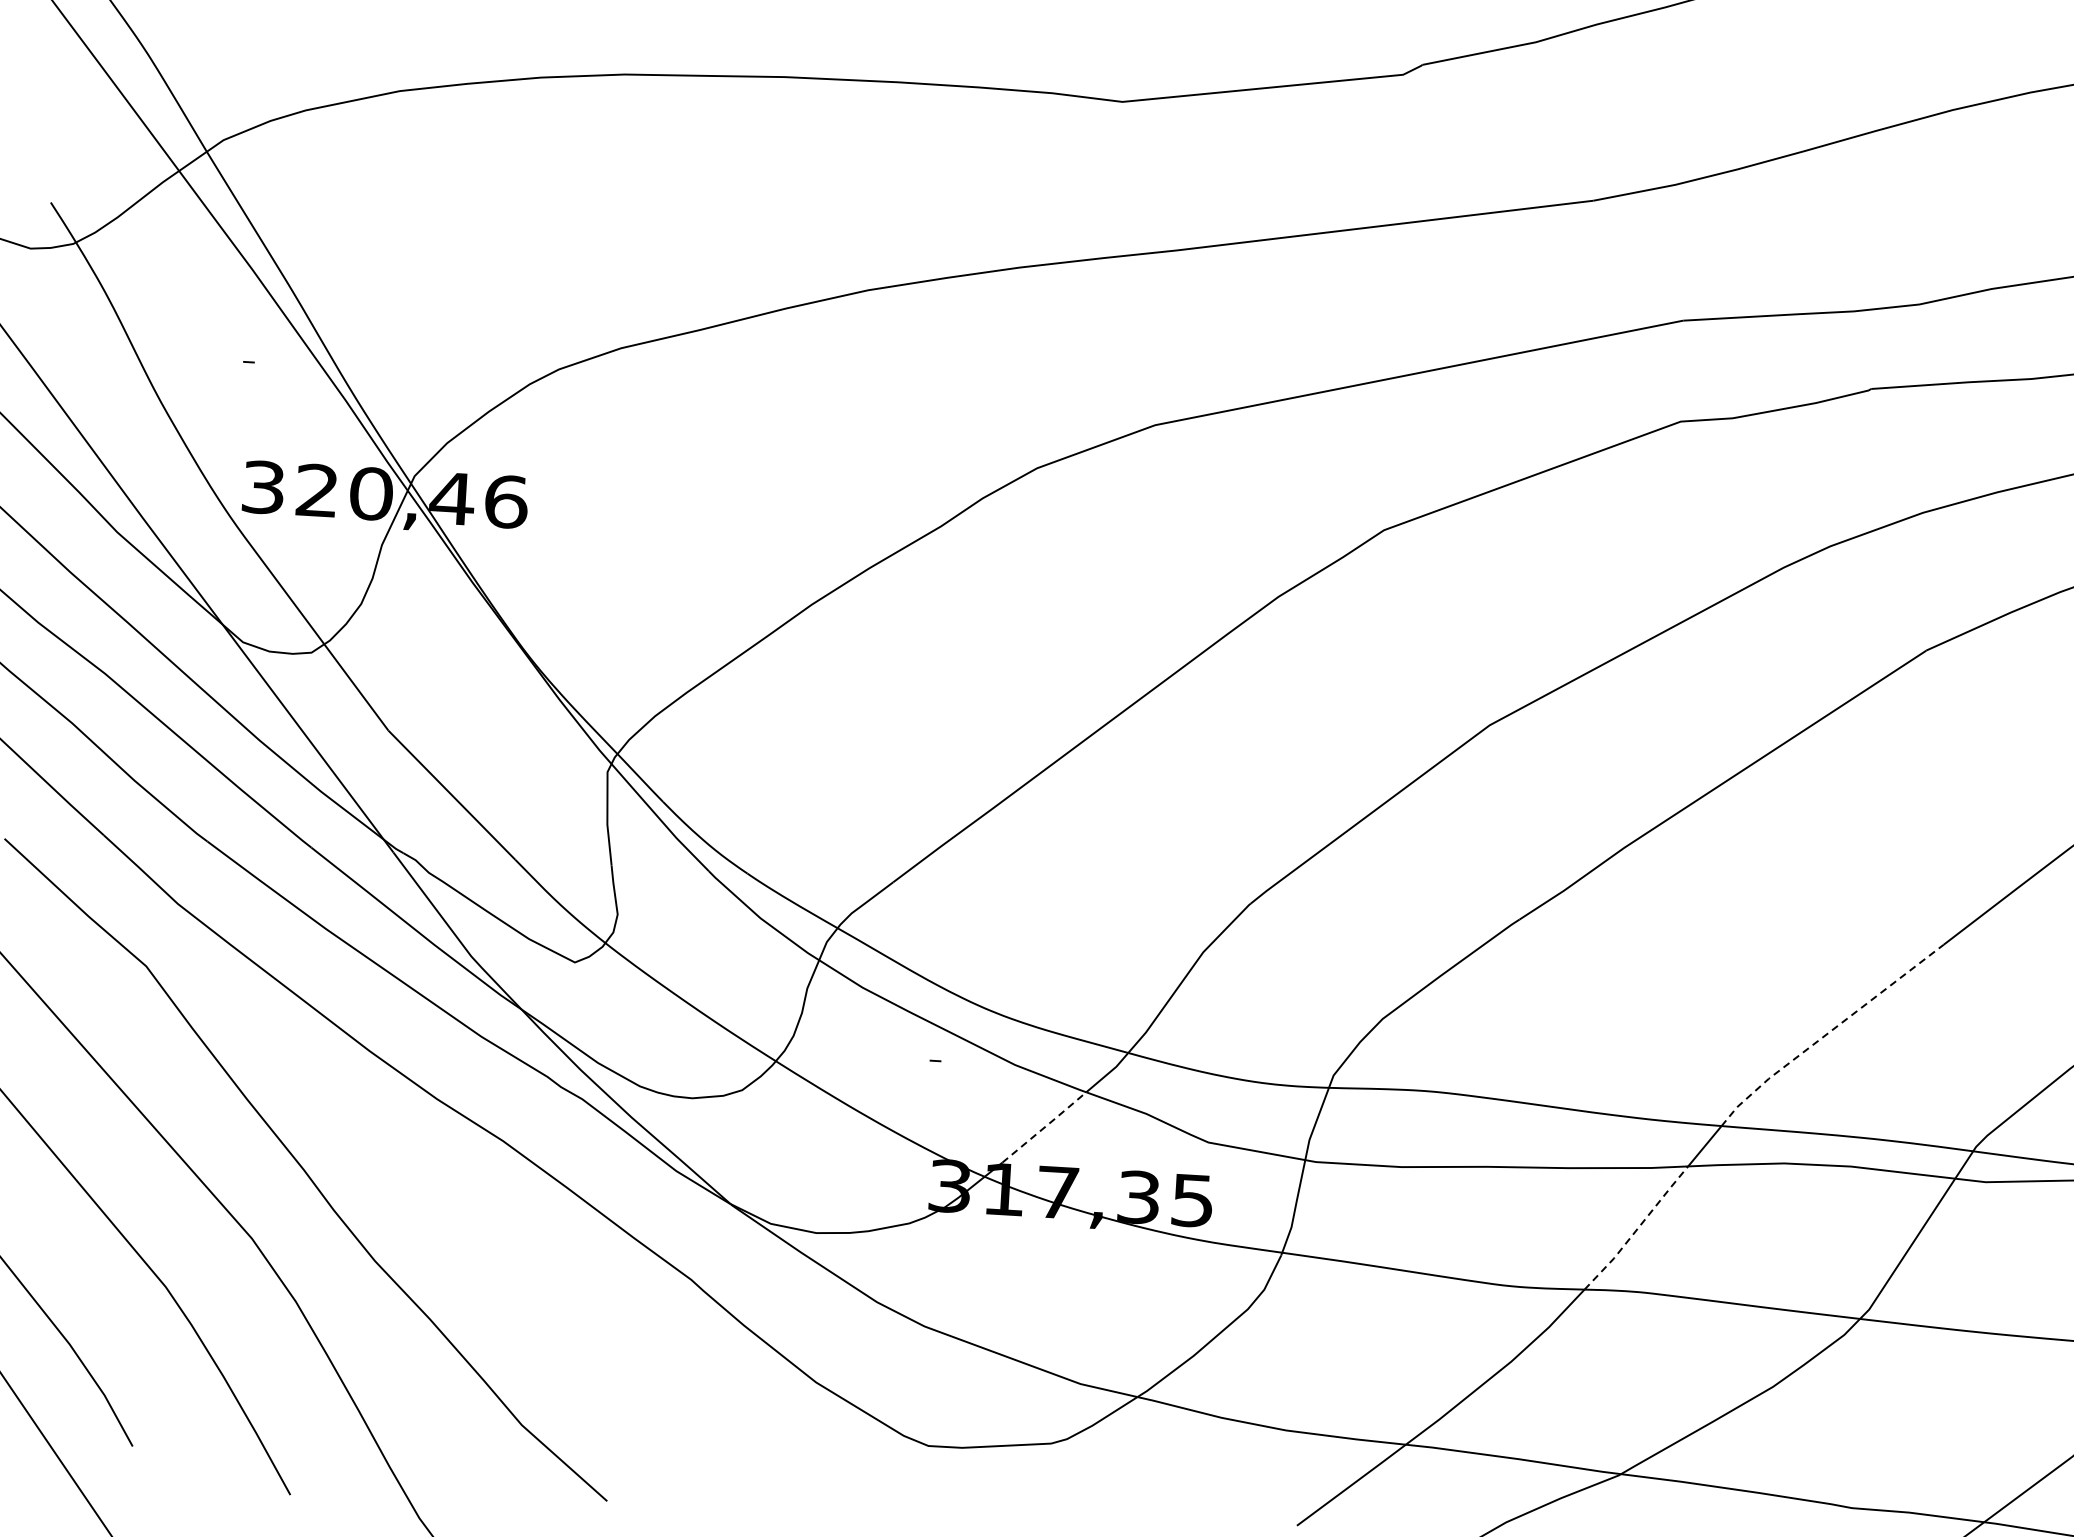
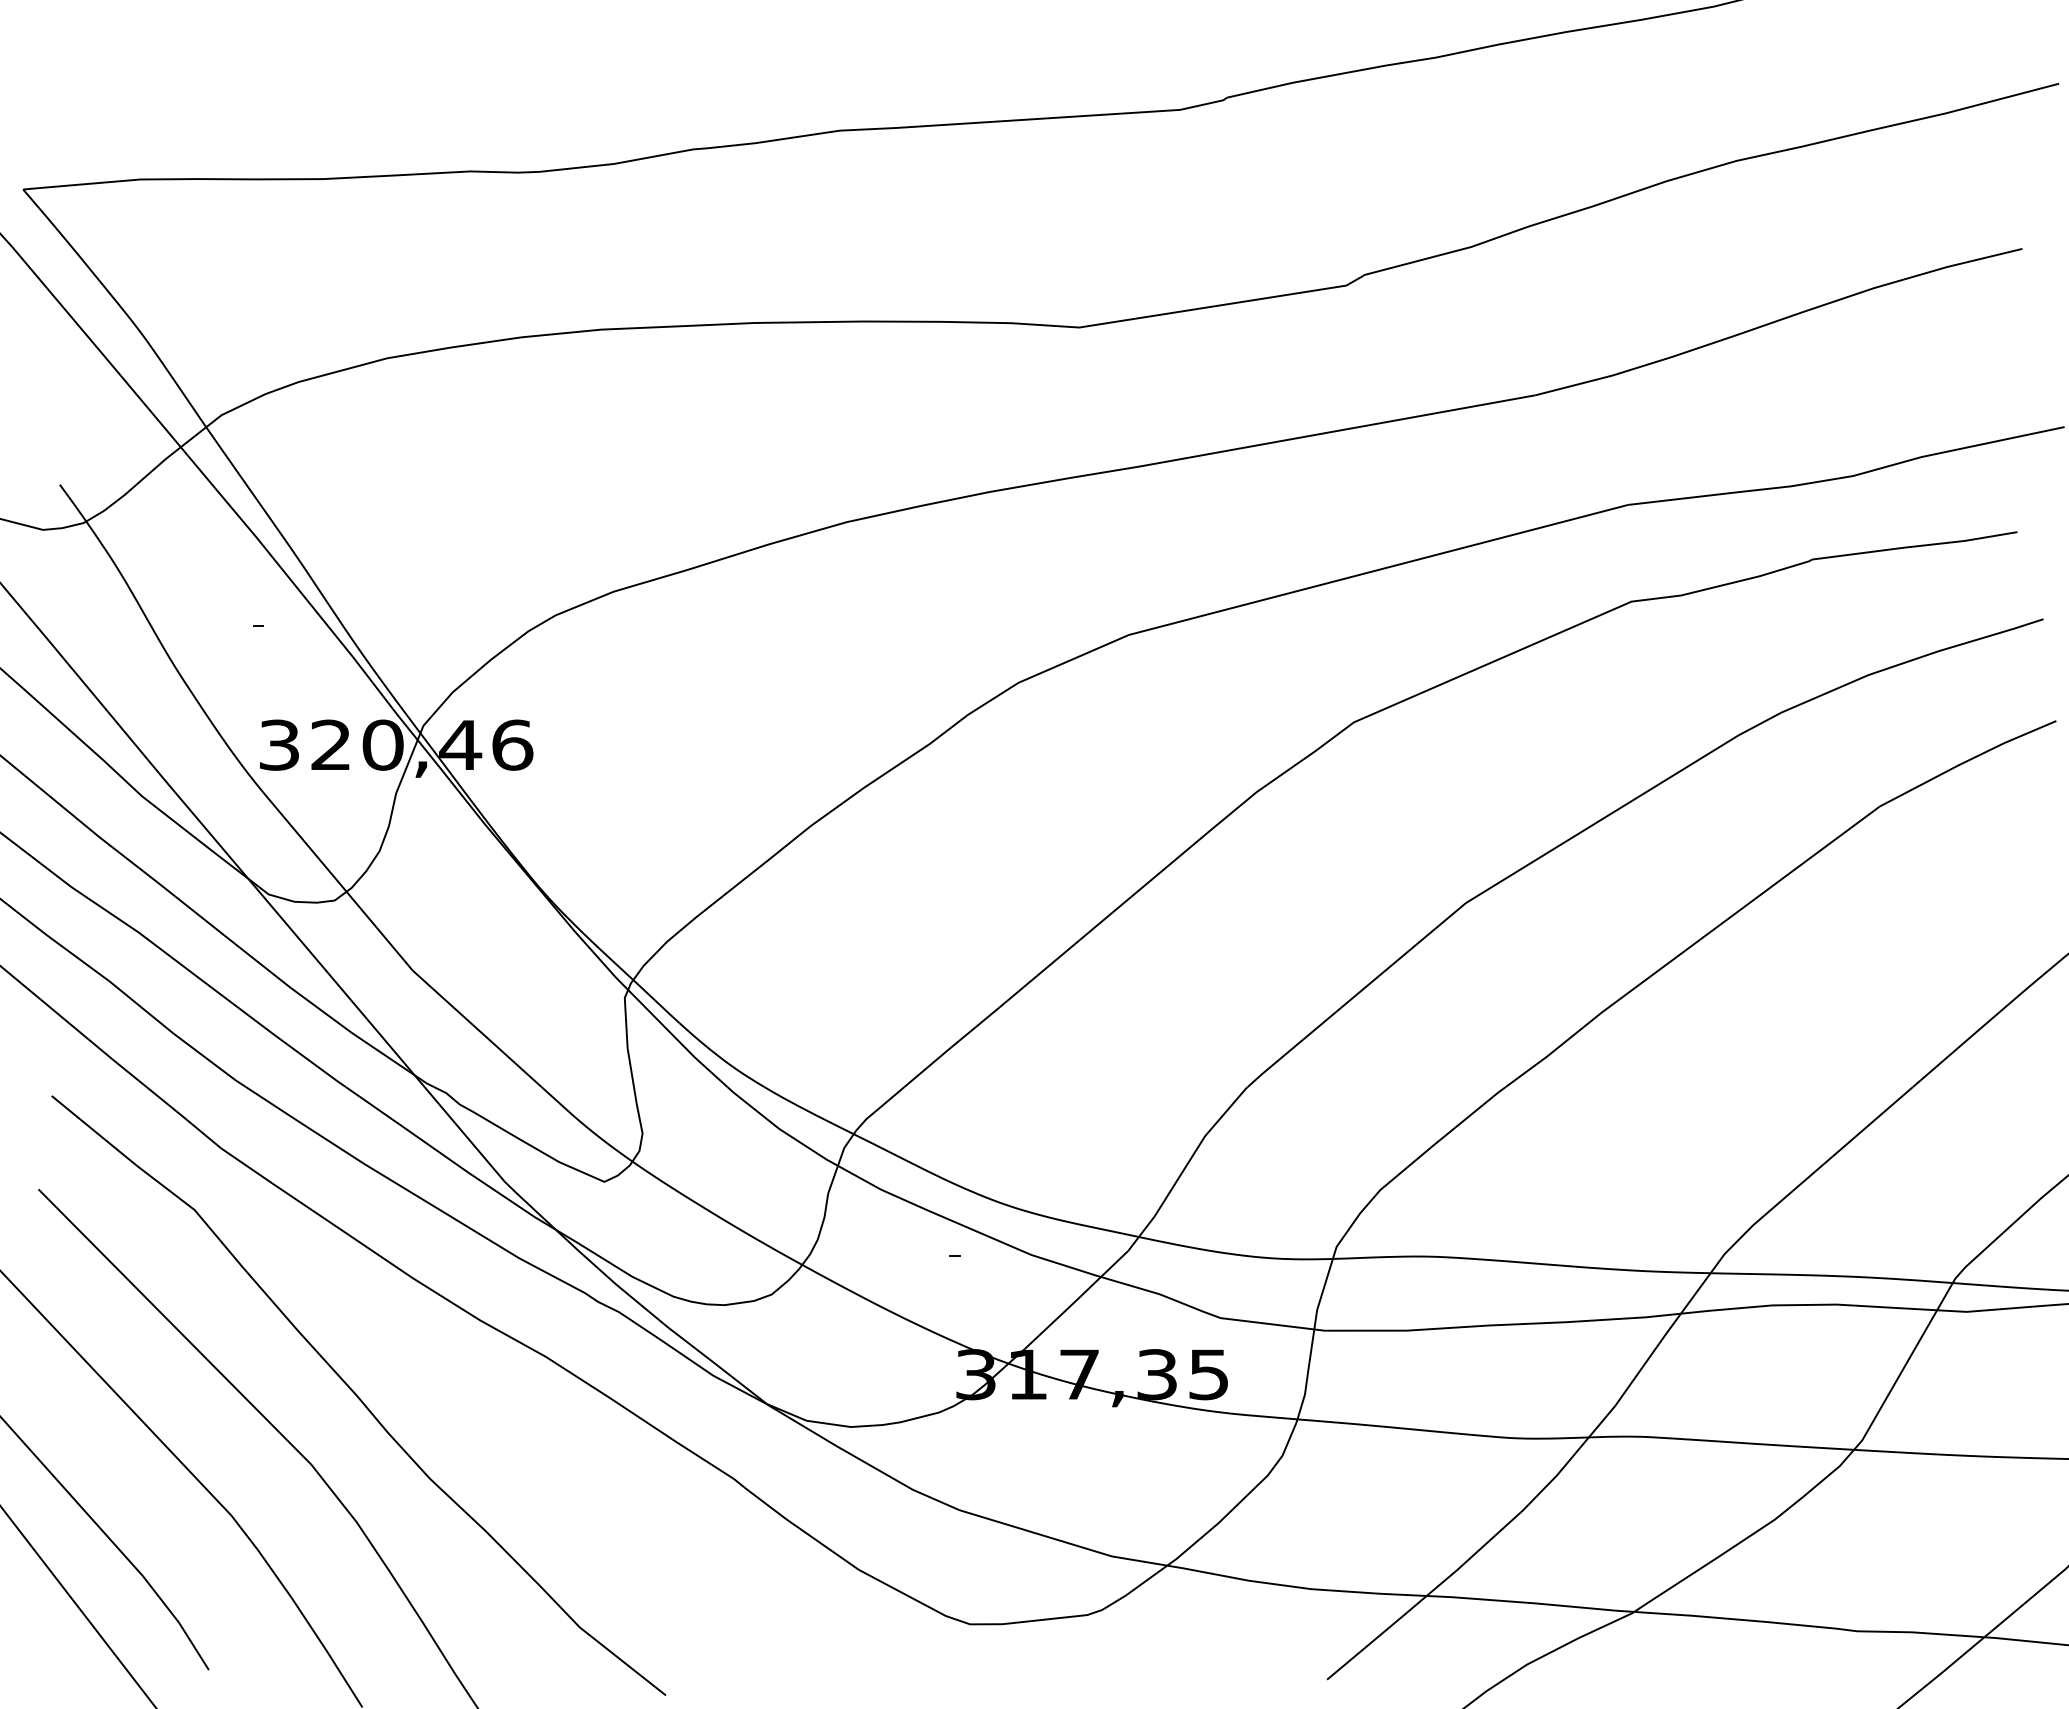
line: (1829, 1032) -> (1808, 1177), dashed -> solid
line: (1045, 1126) -> (1063, 1312), dashed -> solid
line: (1636, 1229) -> (1635, 1376), dashed -> solid

